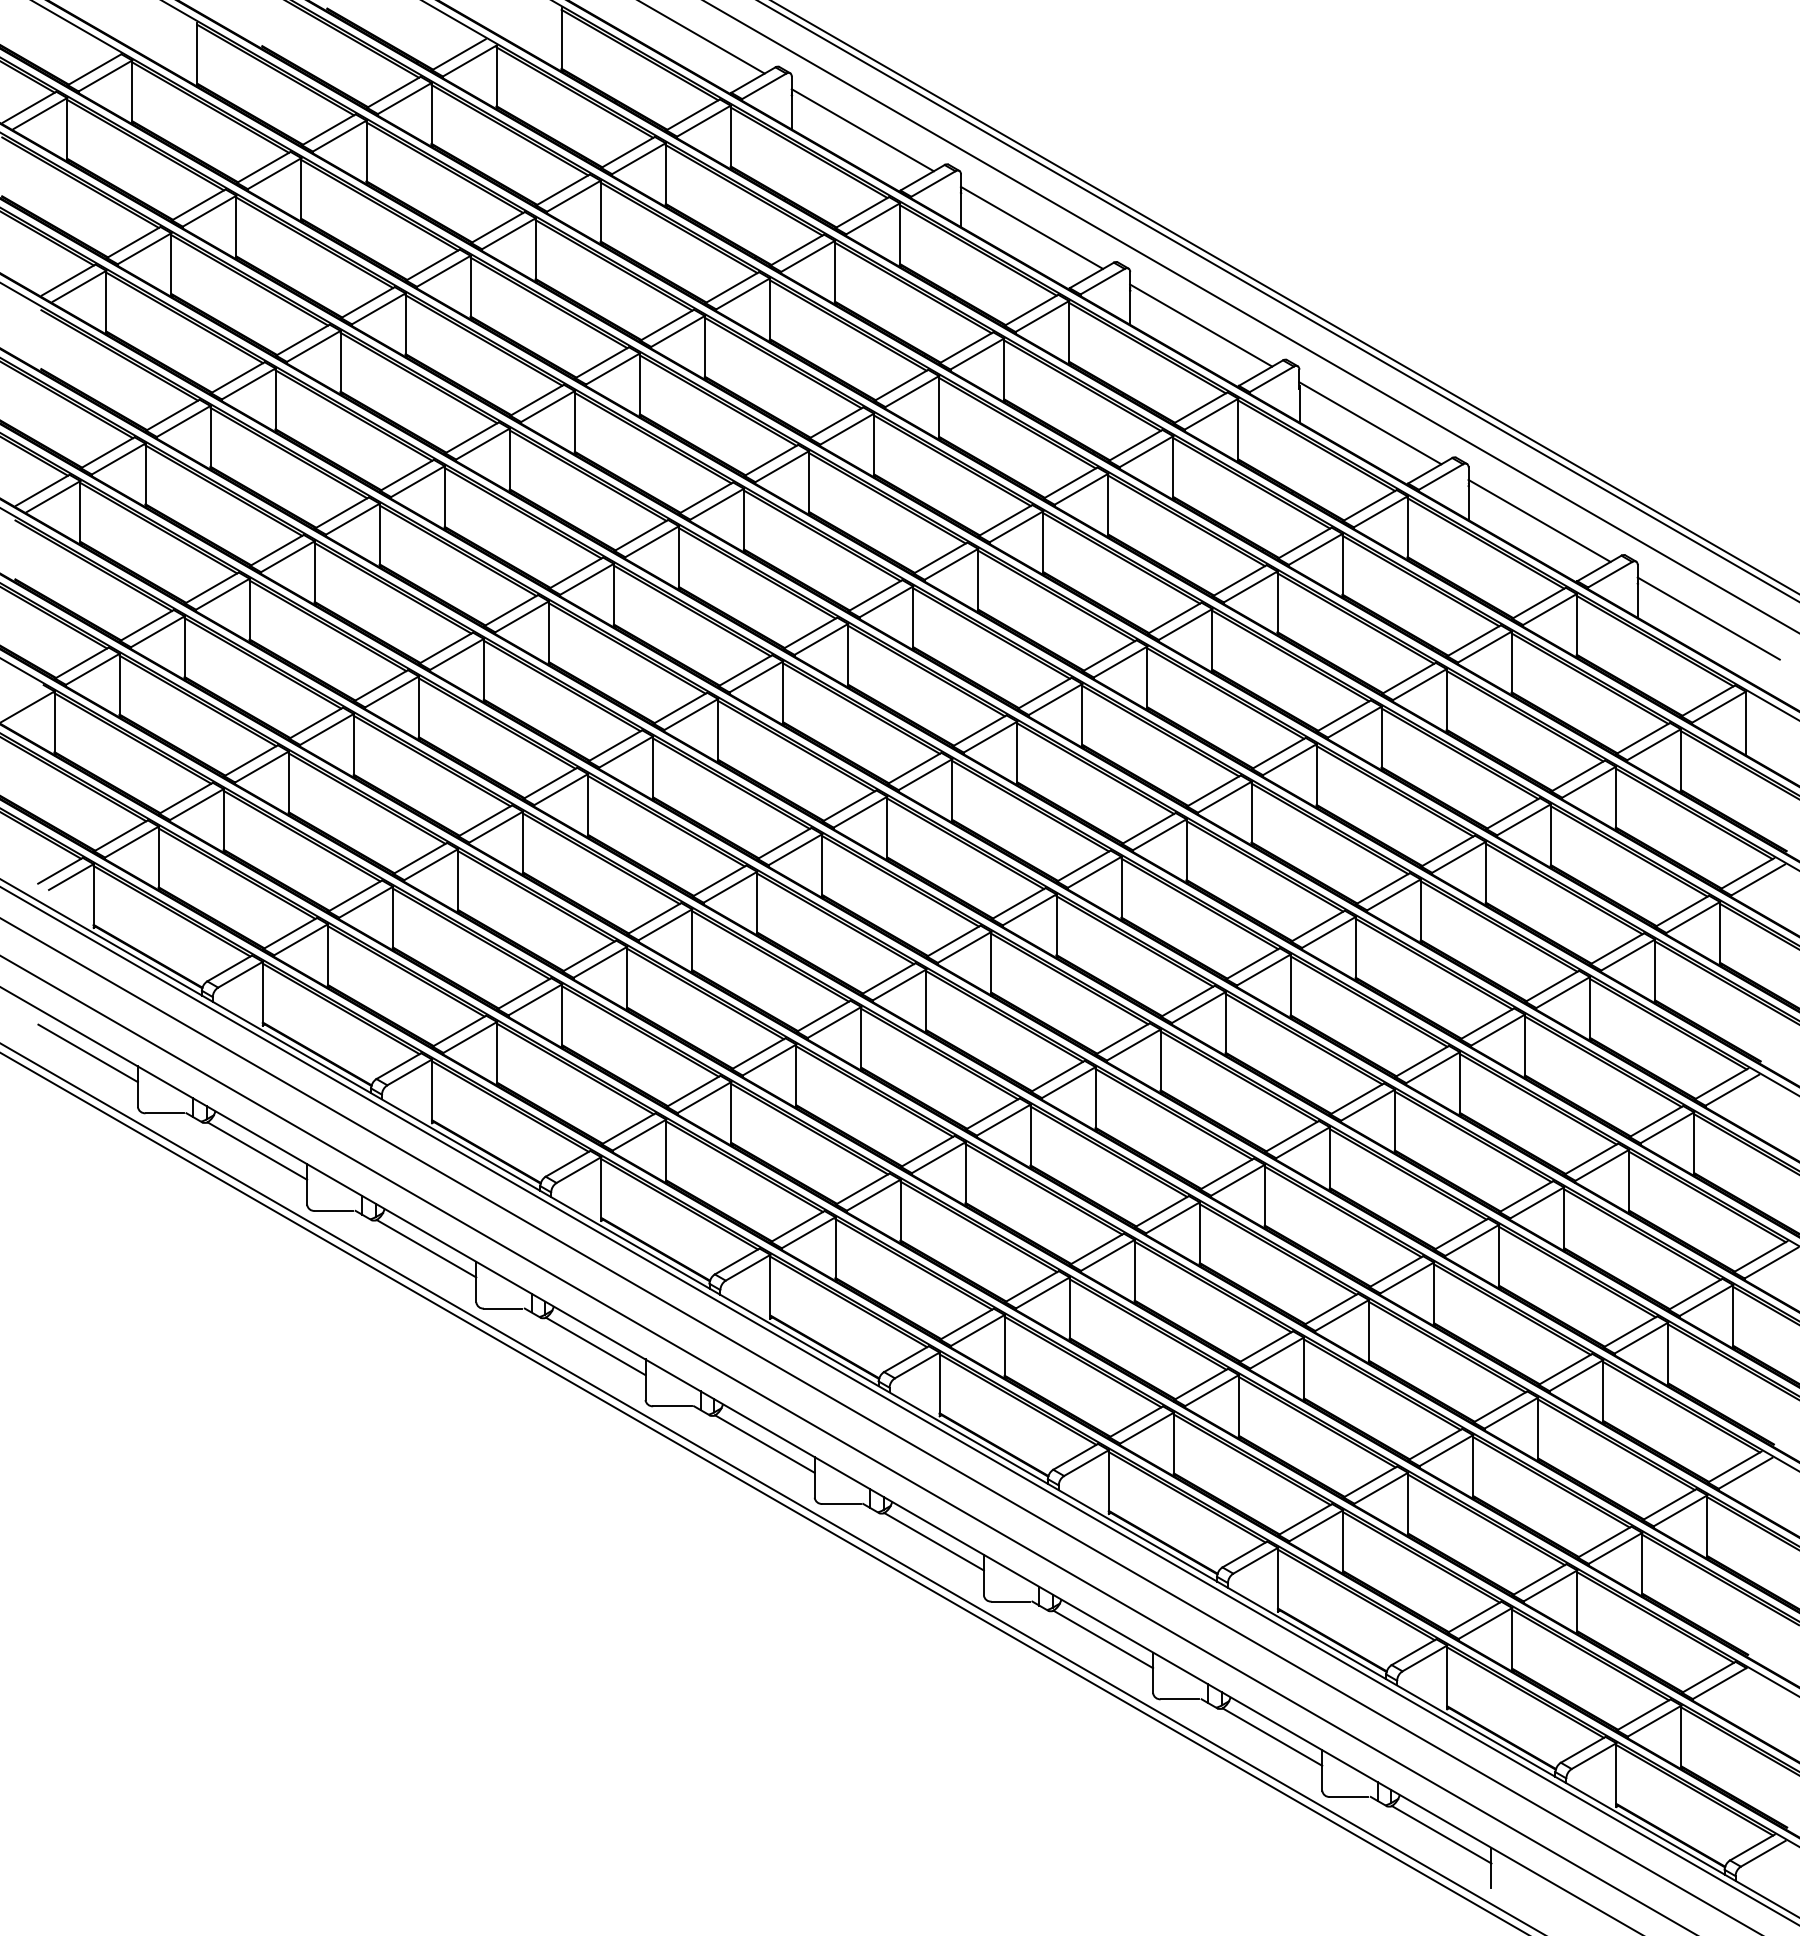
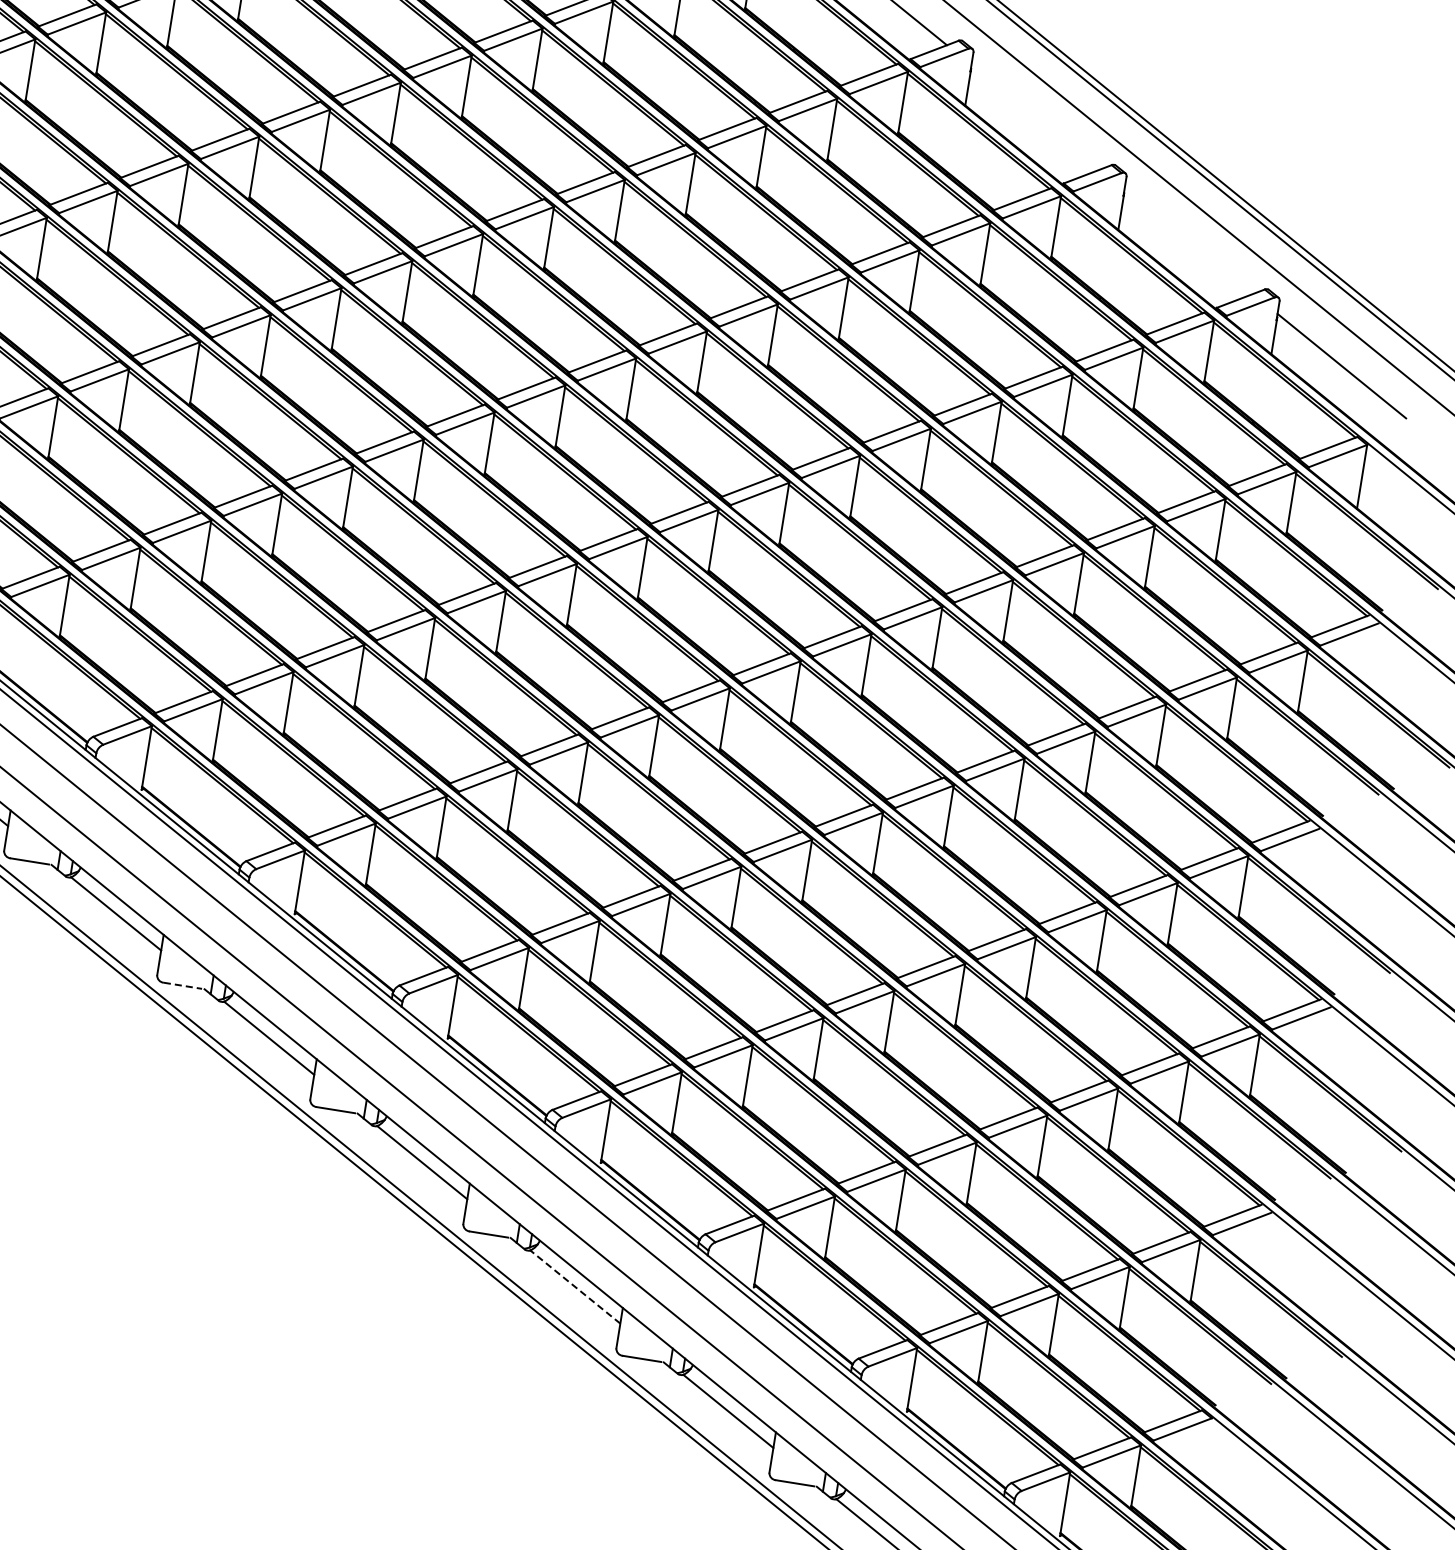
line: (1370, 423) -> (1035, 117), removed
line: (1539, 520) -> (1188, 241), removed
line: (672, 1406) -> (183, 986), solid -> dashed
line: (1102, 1639) -> (574, 1286), solid -> dashed

